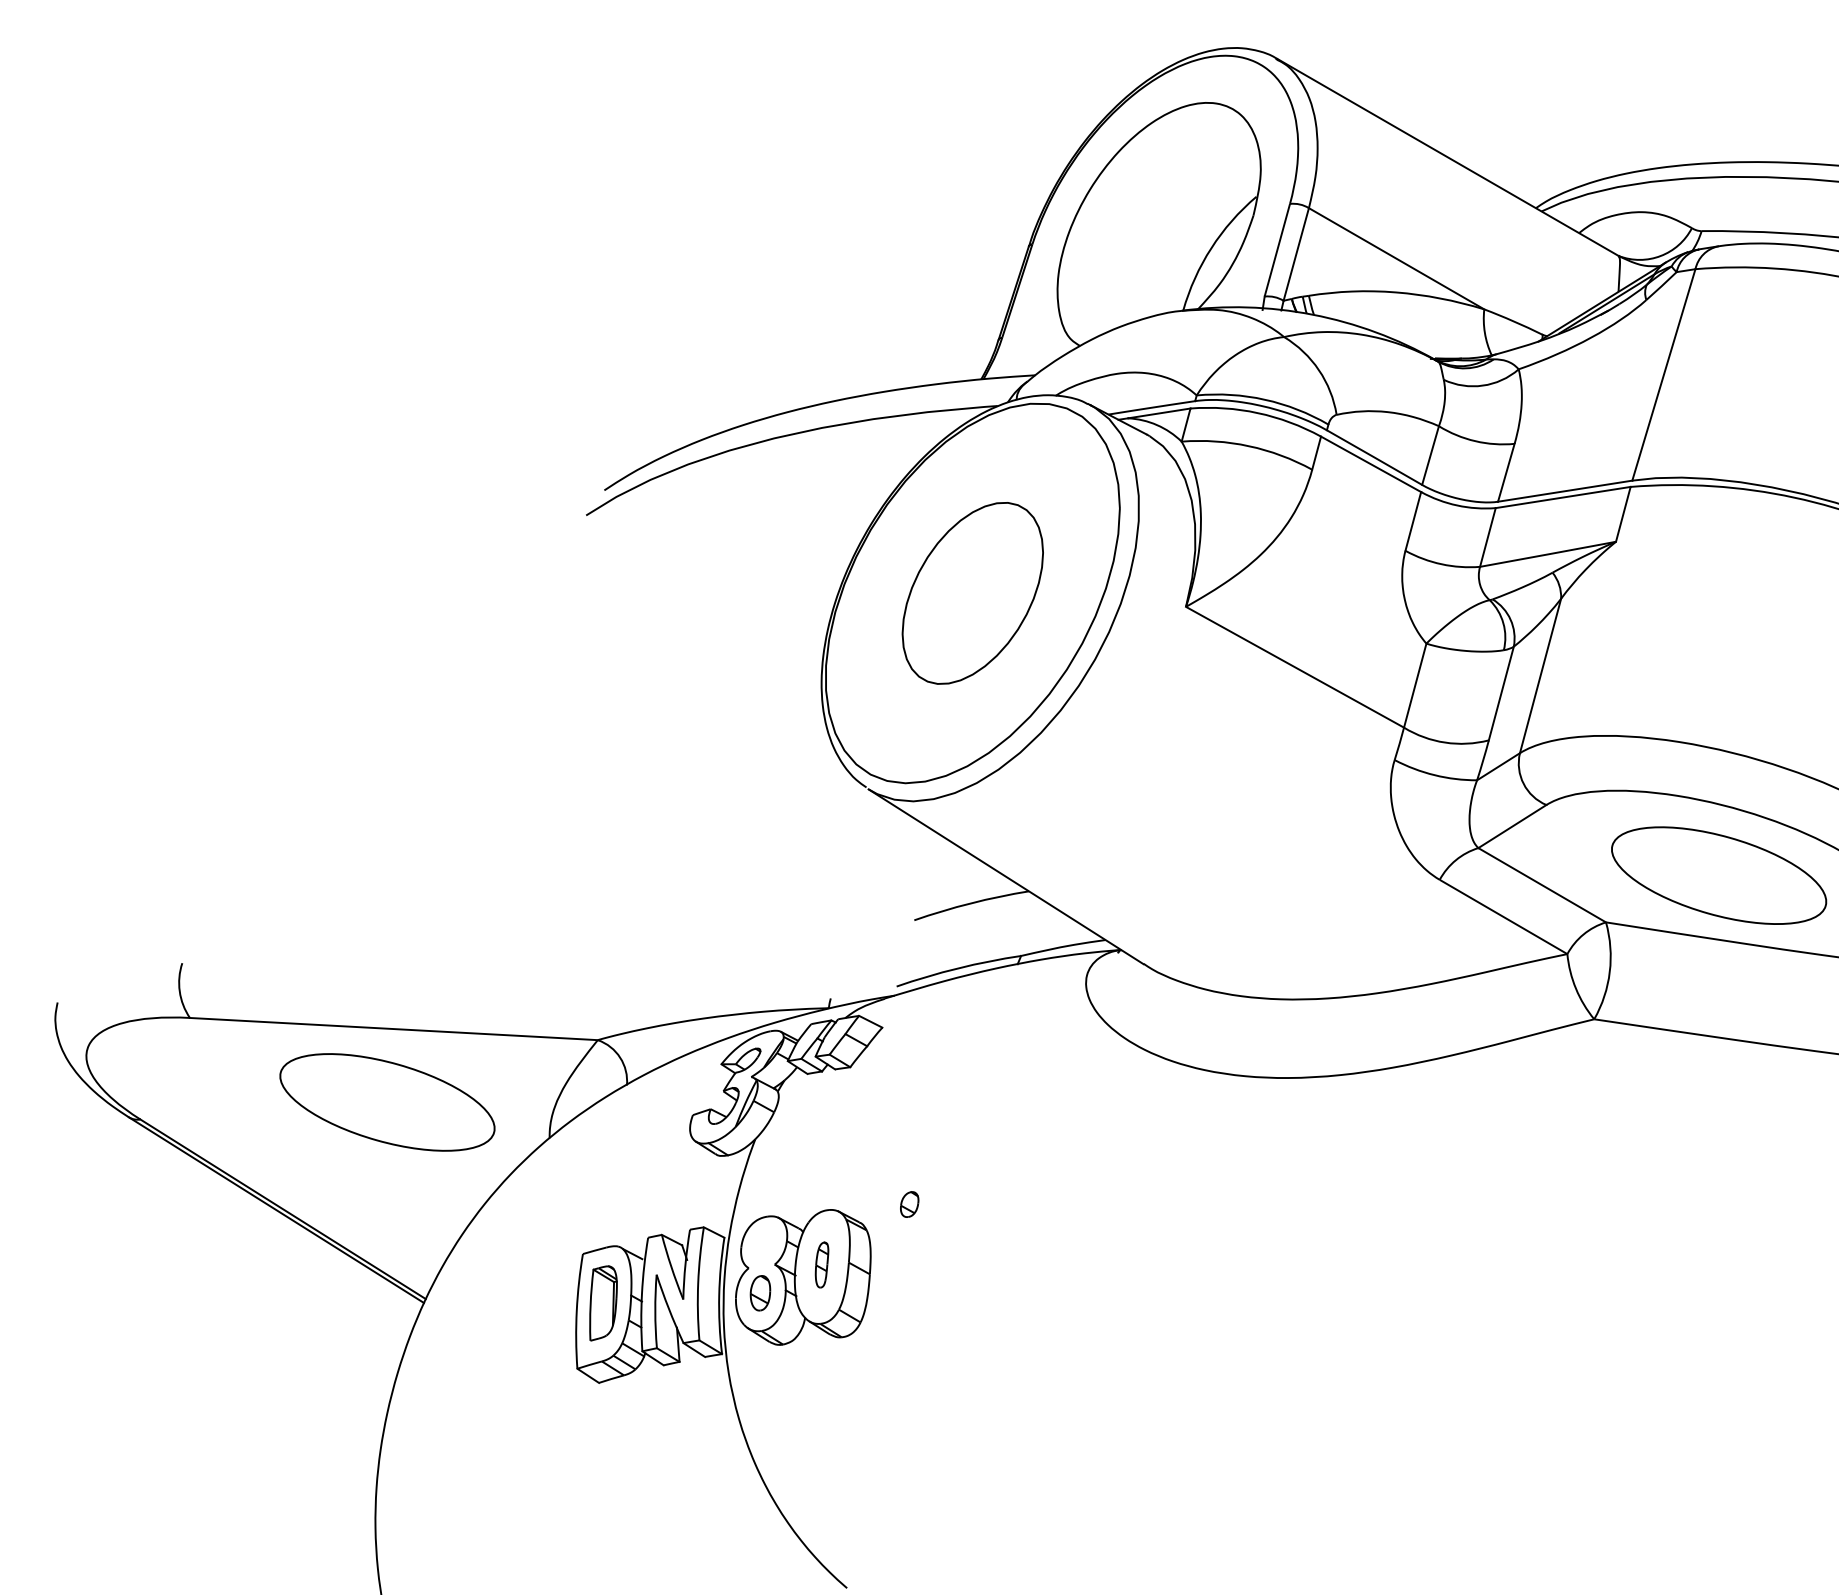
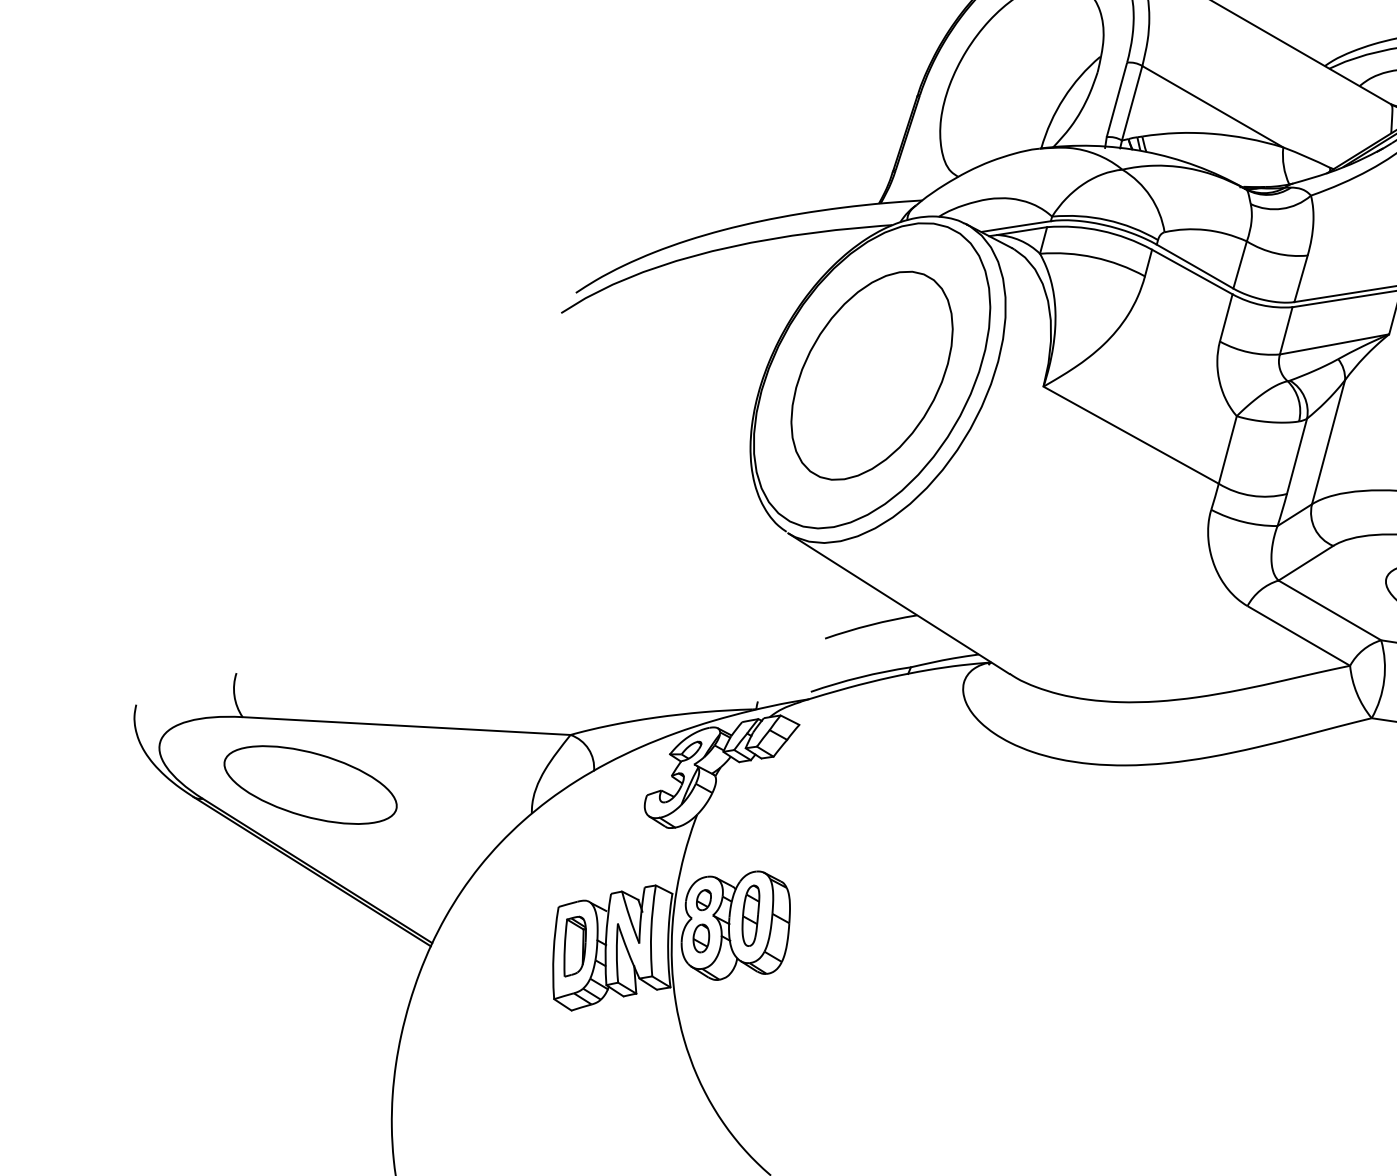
part: (972, 593) -> (871, 375), size x1.43
part: (387, 1102) -> (310, 785), moved
part: (909, 1204) -> (703, 900), moved
part: (821, 1264) -> (750, 915), size x1.67

